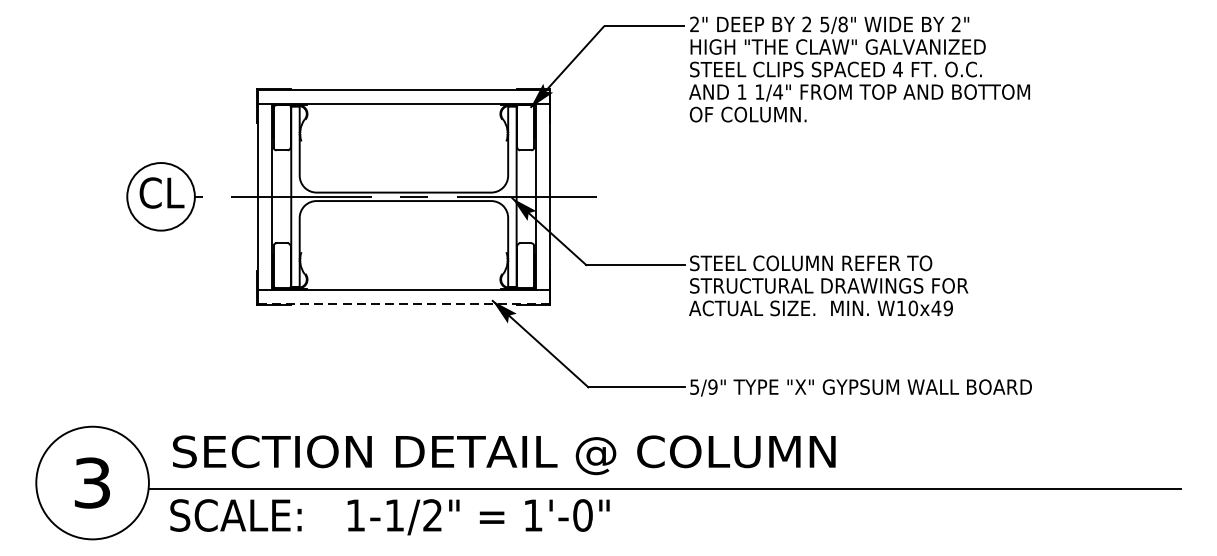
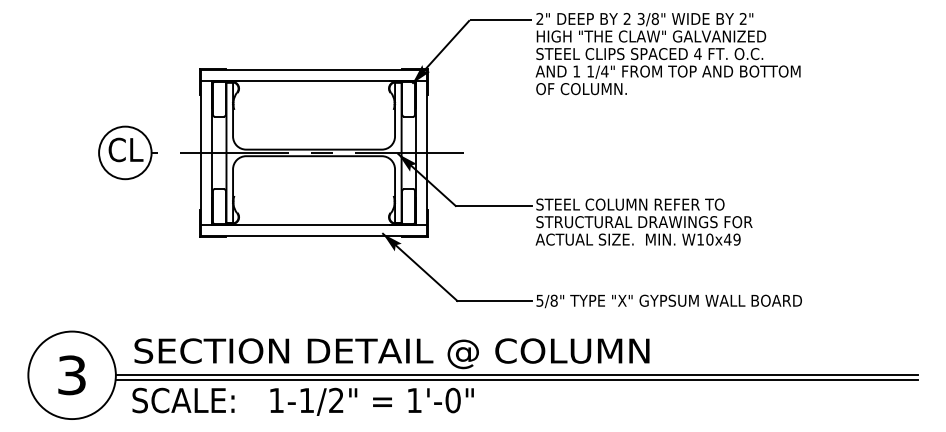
text: (825, 23) -> (641, 18), 5/8" -> 3/8"
line: (403, 304) -> (313, 236), dashed -> solid
text: (712, 386) -> (553, 300), 5/9" -> 5/8"
line: (664, 483) -> (516, 375), added

